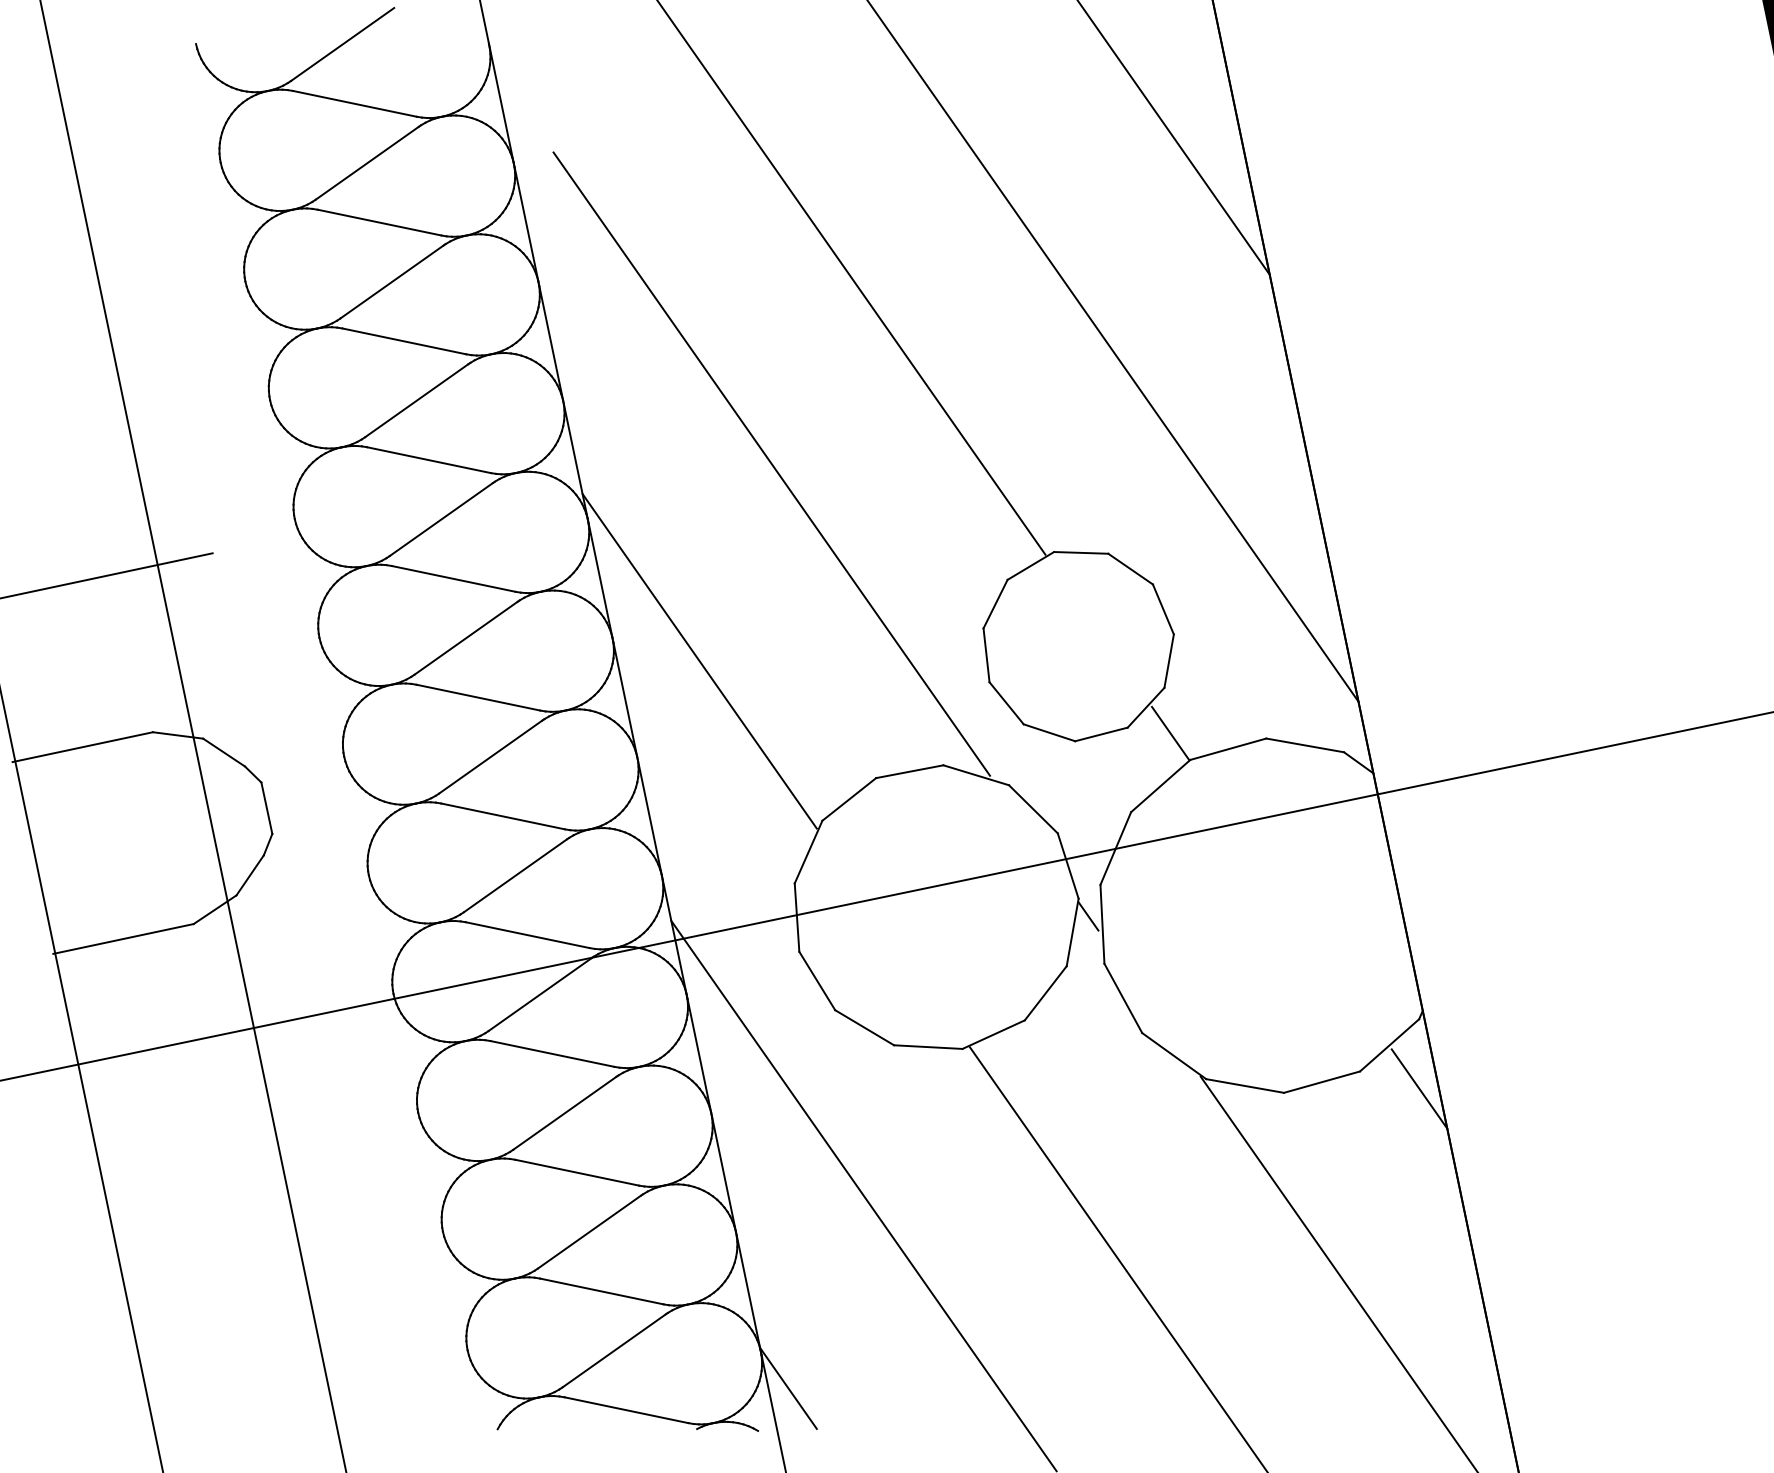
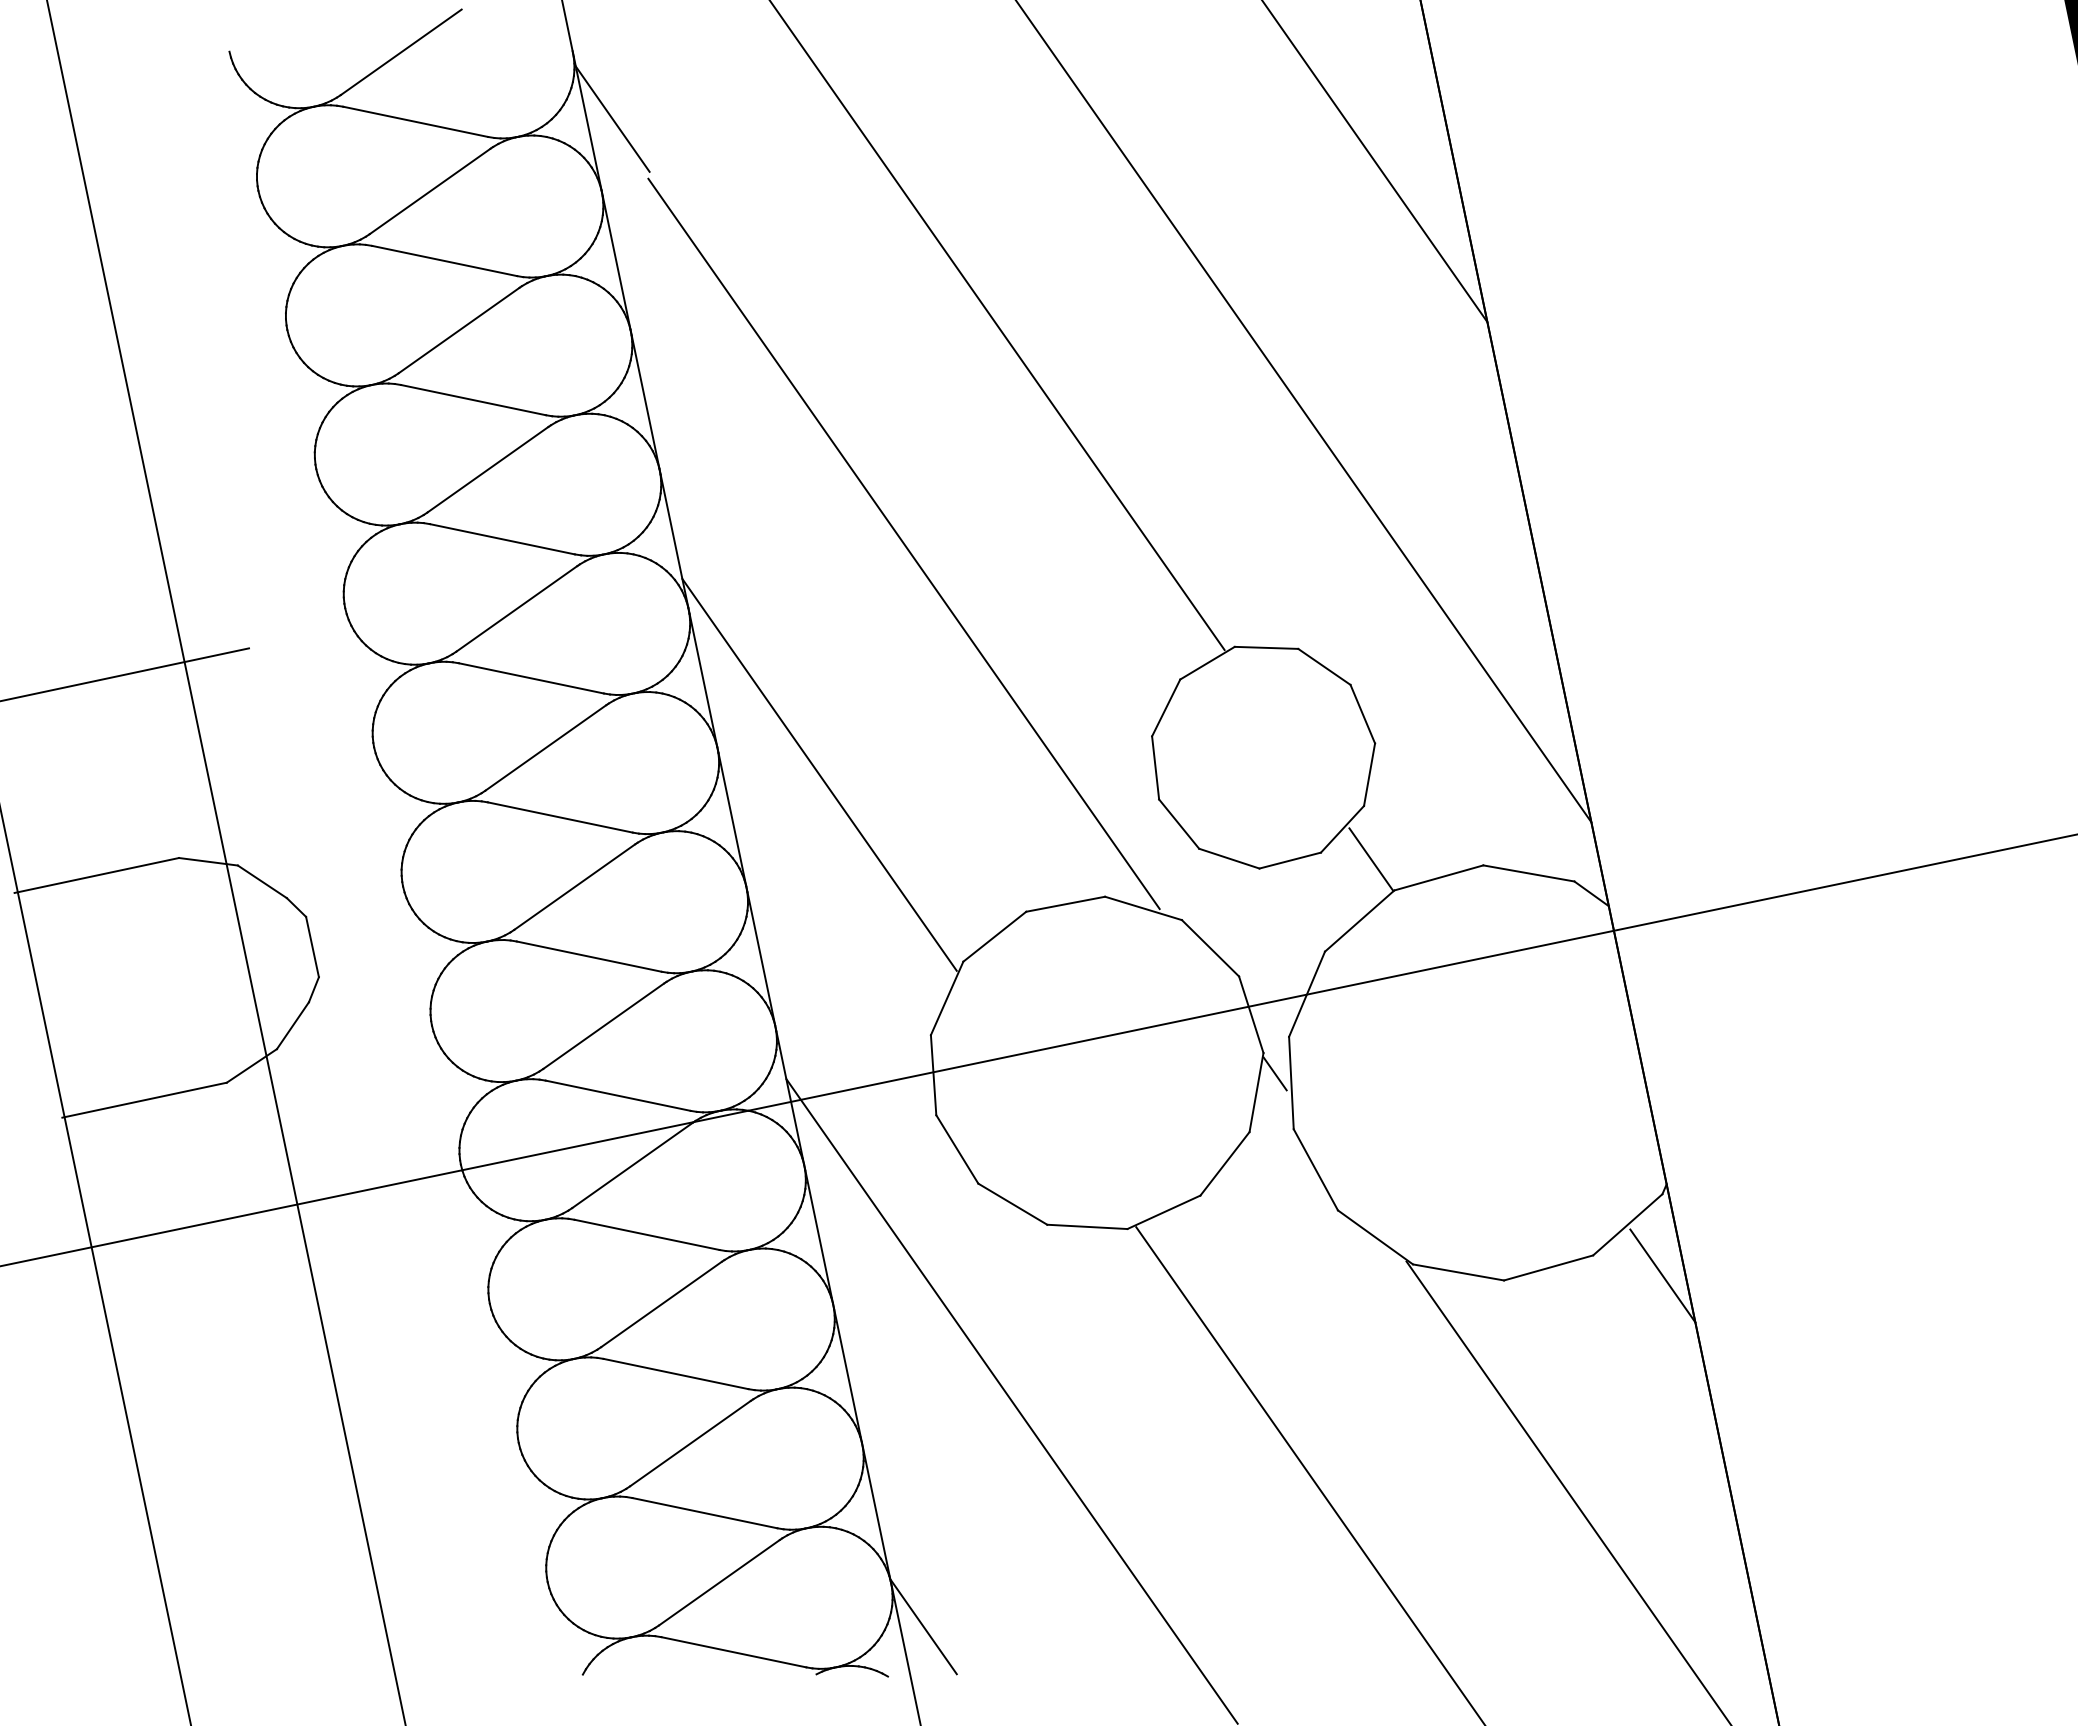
line: (522, 100) -> (612, 118), added

